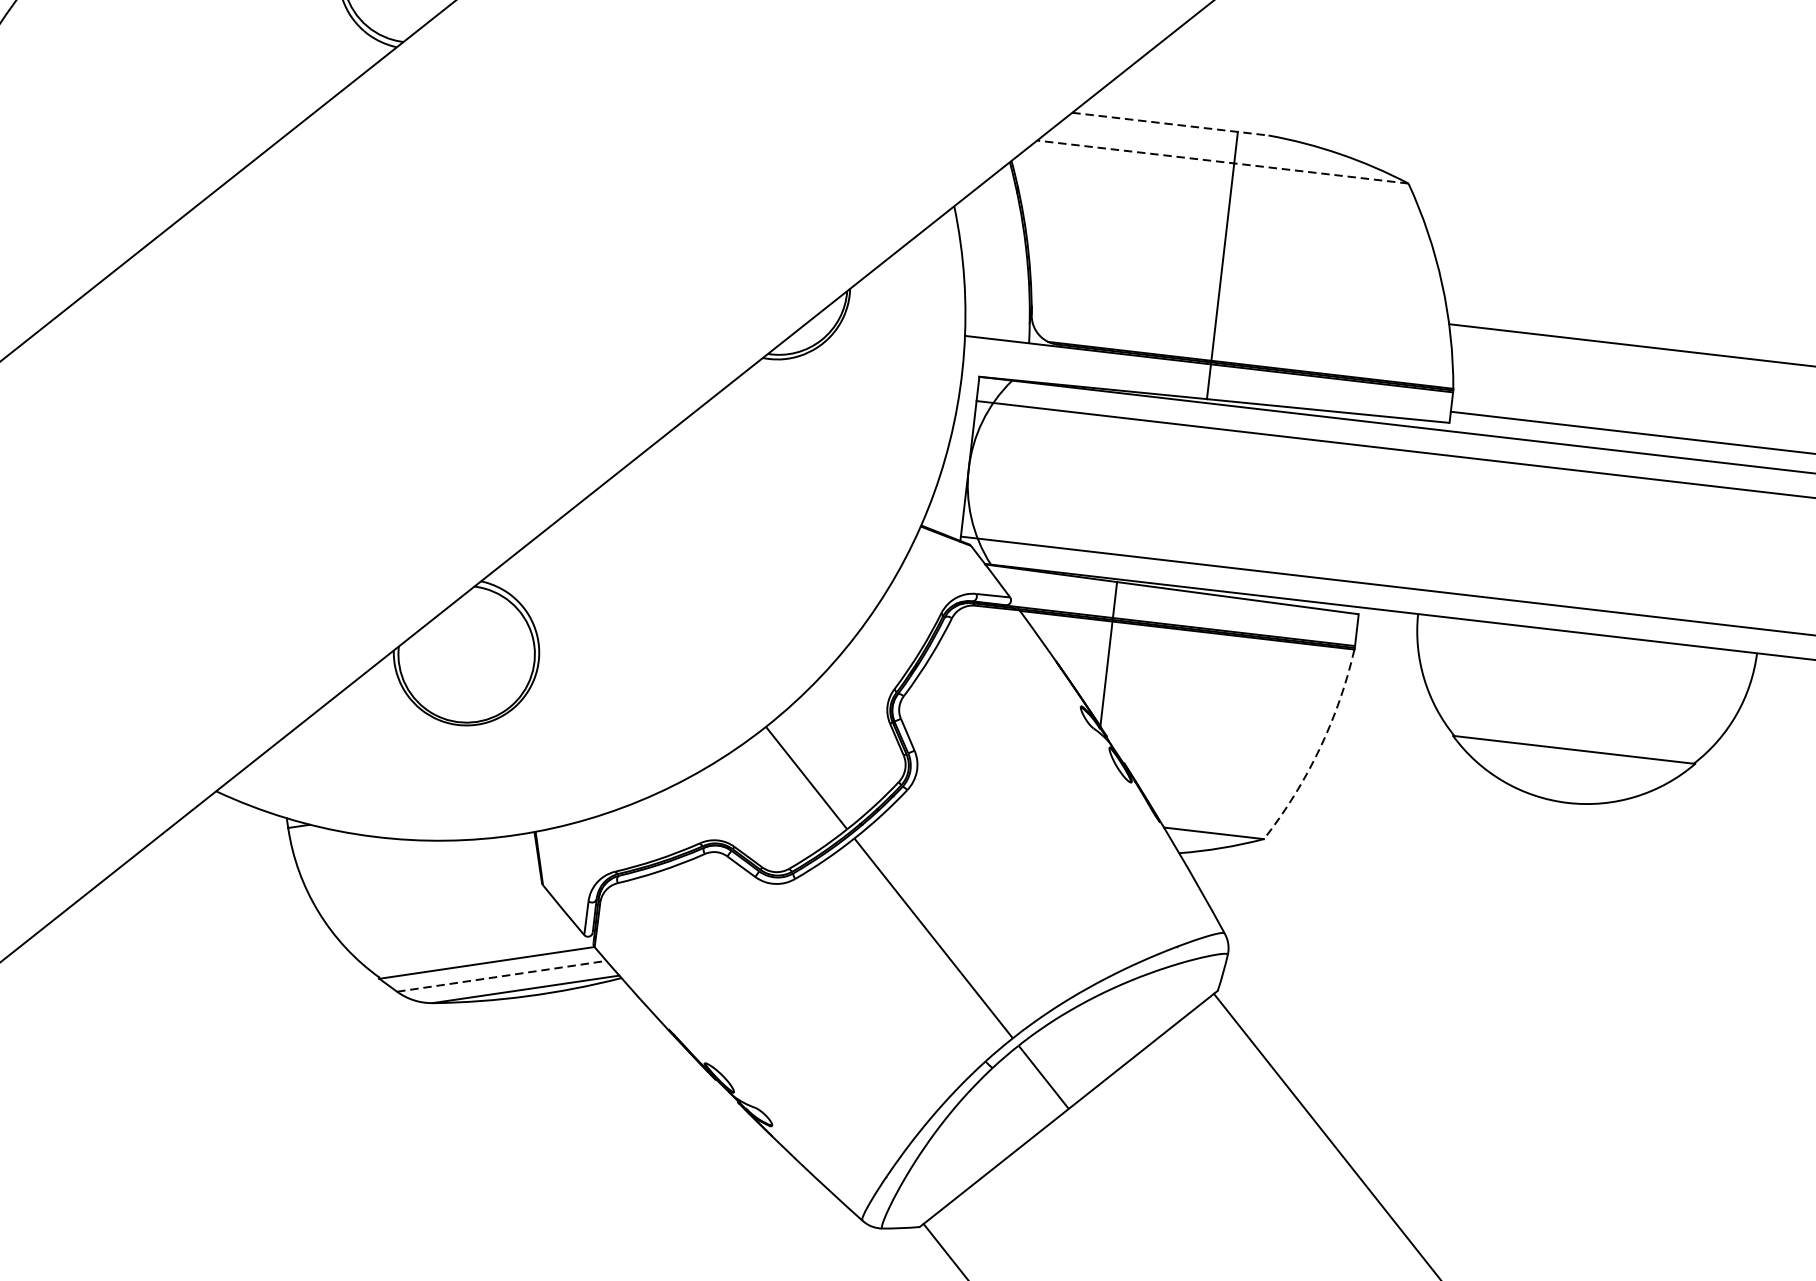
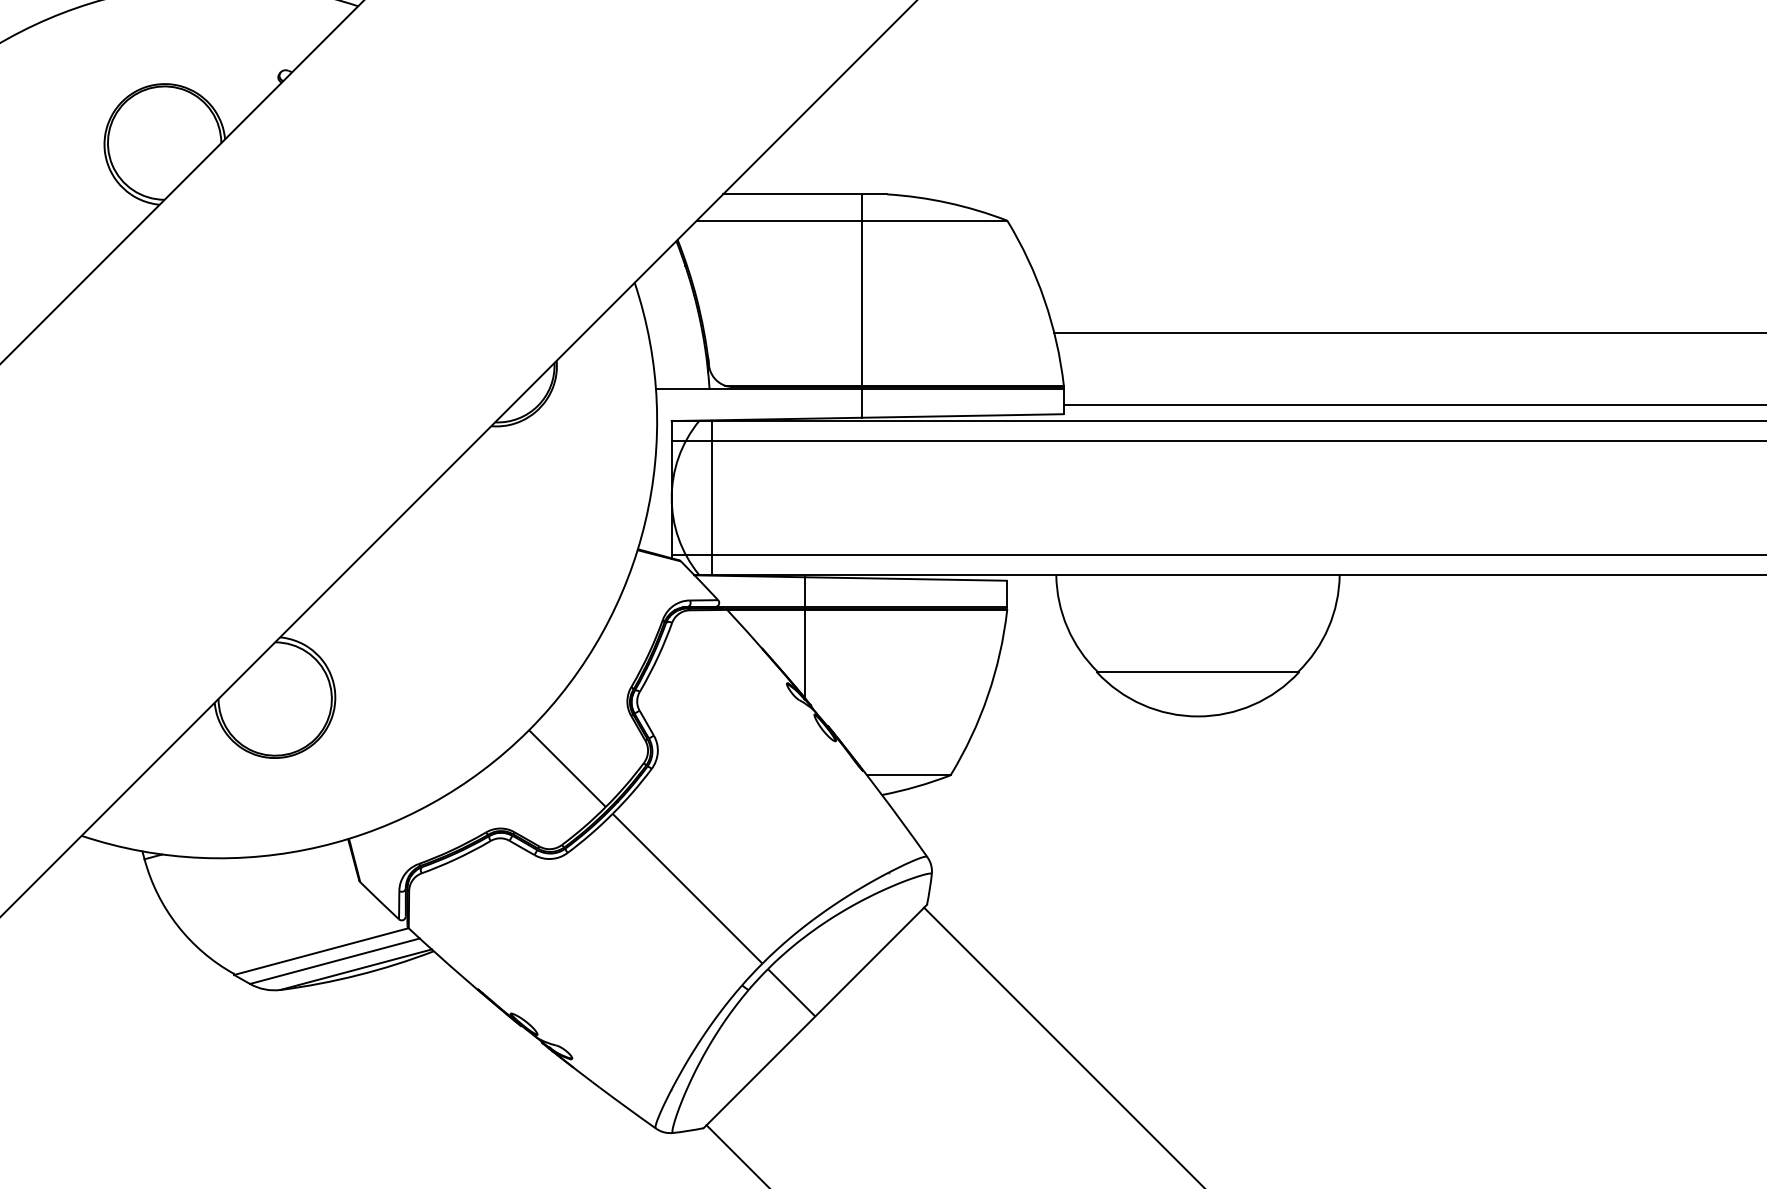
line: (1170, 124) -> (805, 194), dashed -> solid
line: (1222, 161) -> (851, 220), dashed -> solid
line: (1017, 473) -> (712, 497), added
arc: (1319, 748) -> (987, 695), dashed -> solid
line: (501, 976) -> (334, 961), dashed -> solid

